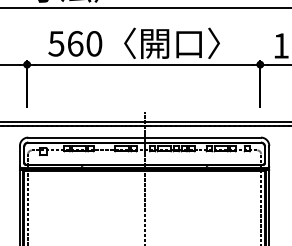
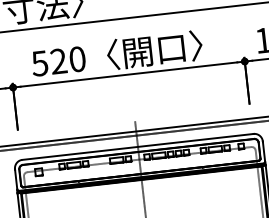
text: (75, 43) -> (58, 61), 560 -> 520

